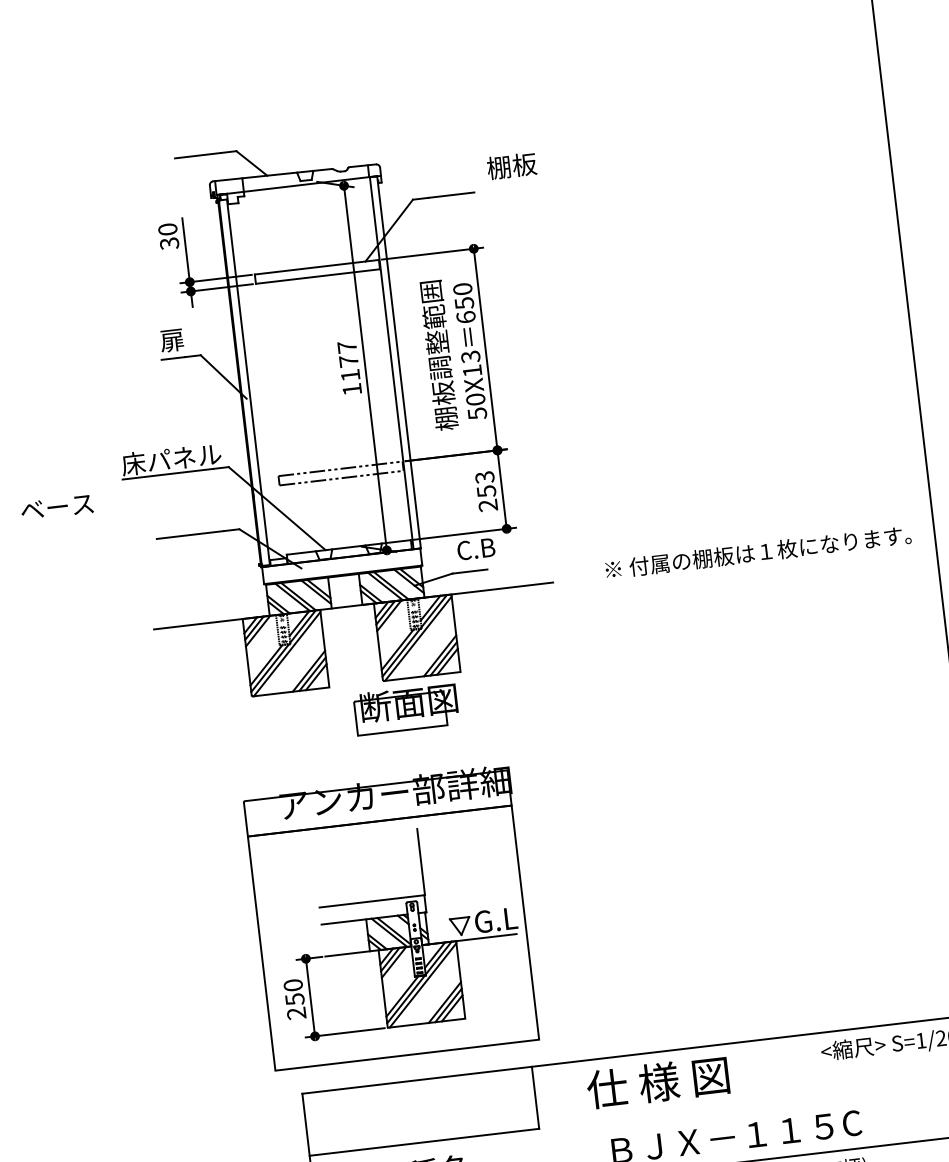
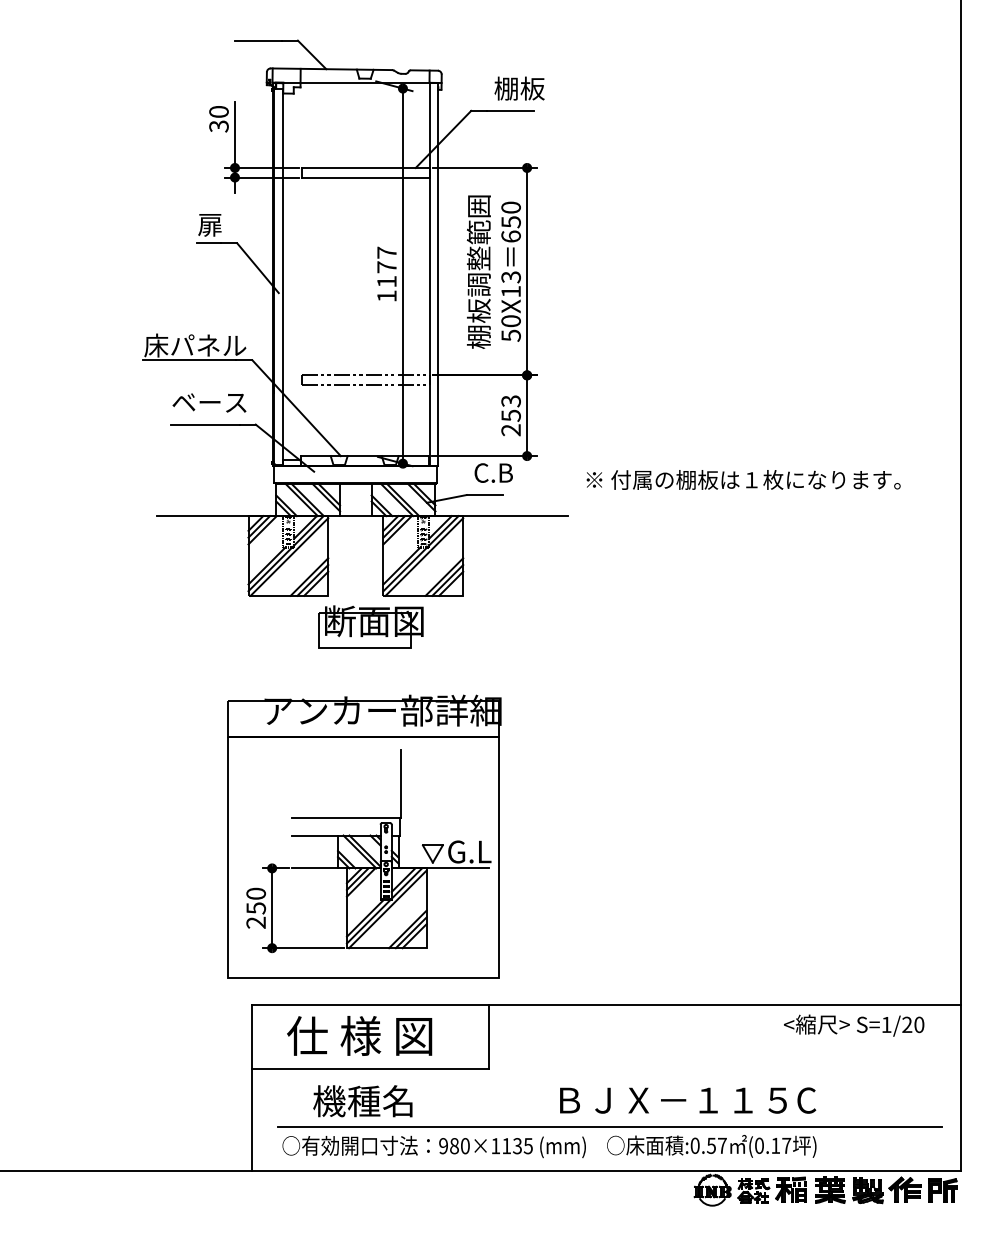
text: (511, 166) -> (519, 88), moved
text: (57, 507) -> (209, 402), moved
text: (758, 551) -> (743, 479), moved
part: (406, 708) -> (370, 626), moved
text: (657, 1082) -> (359, 1035), moved

